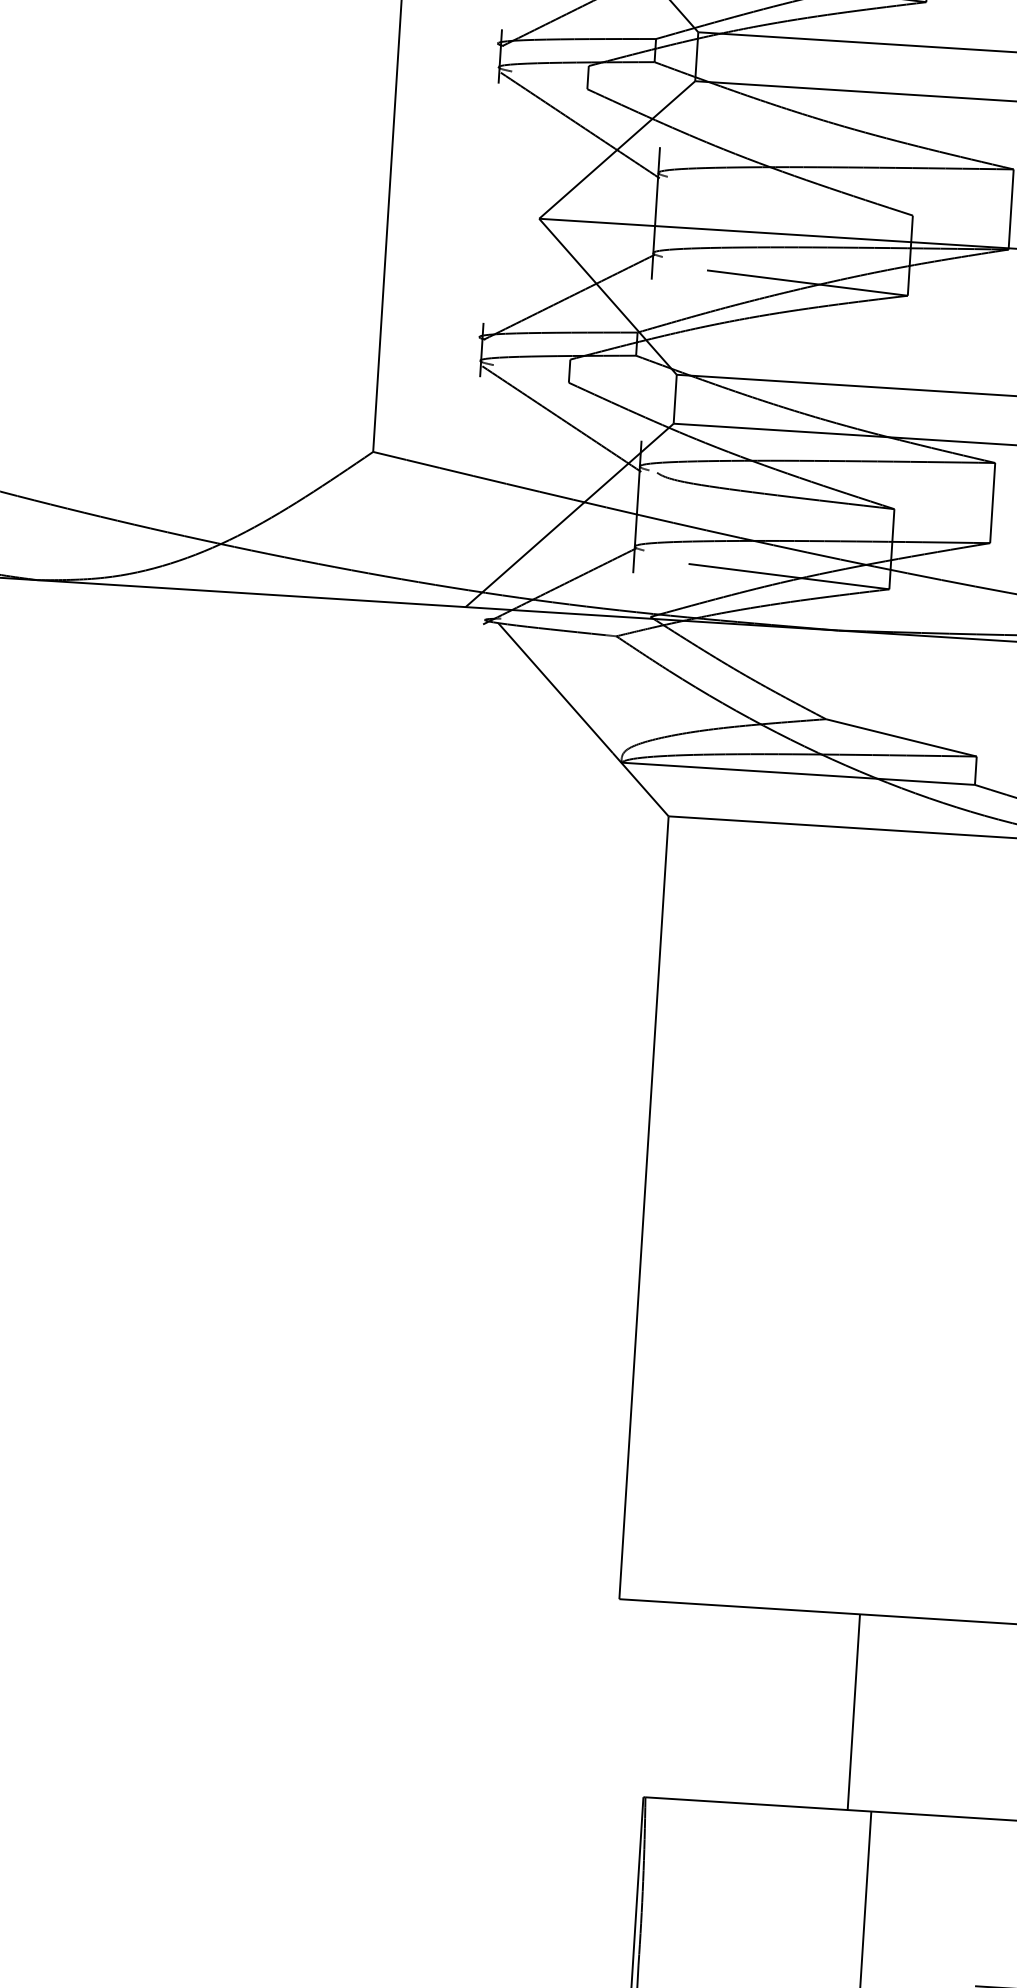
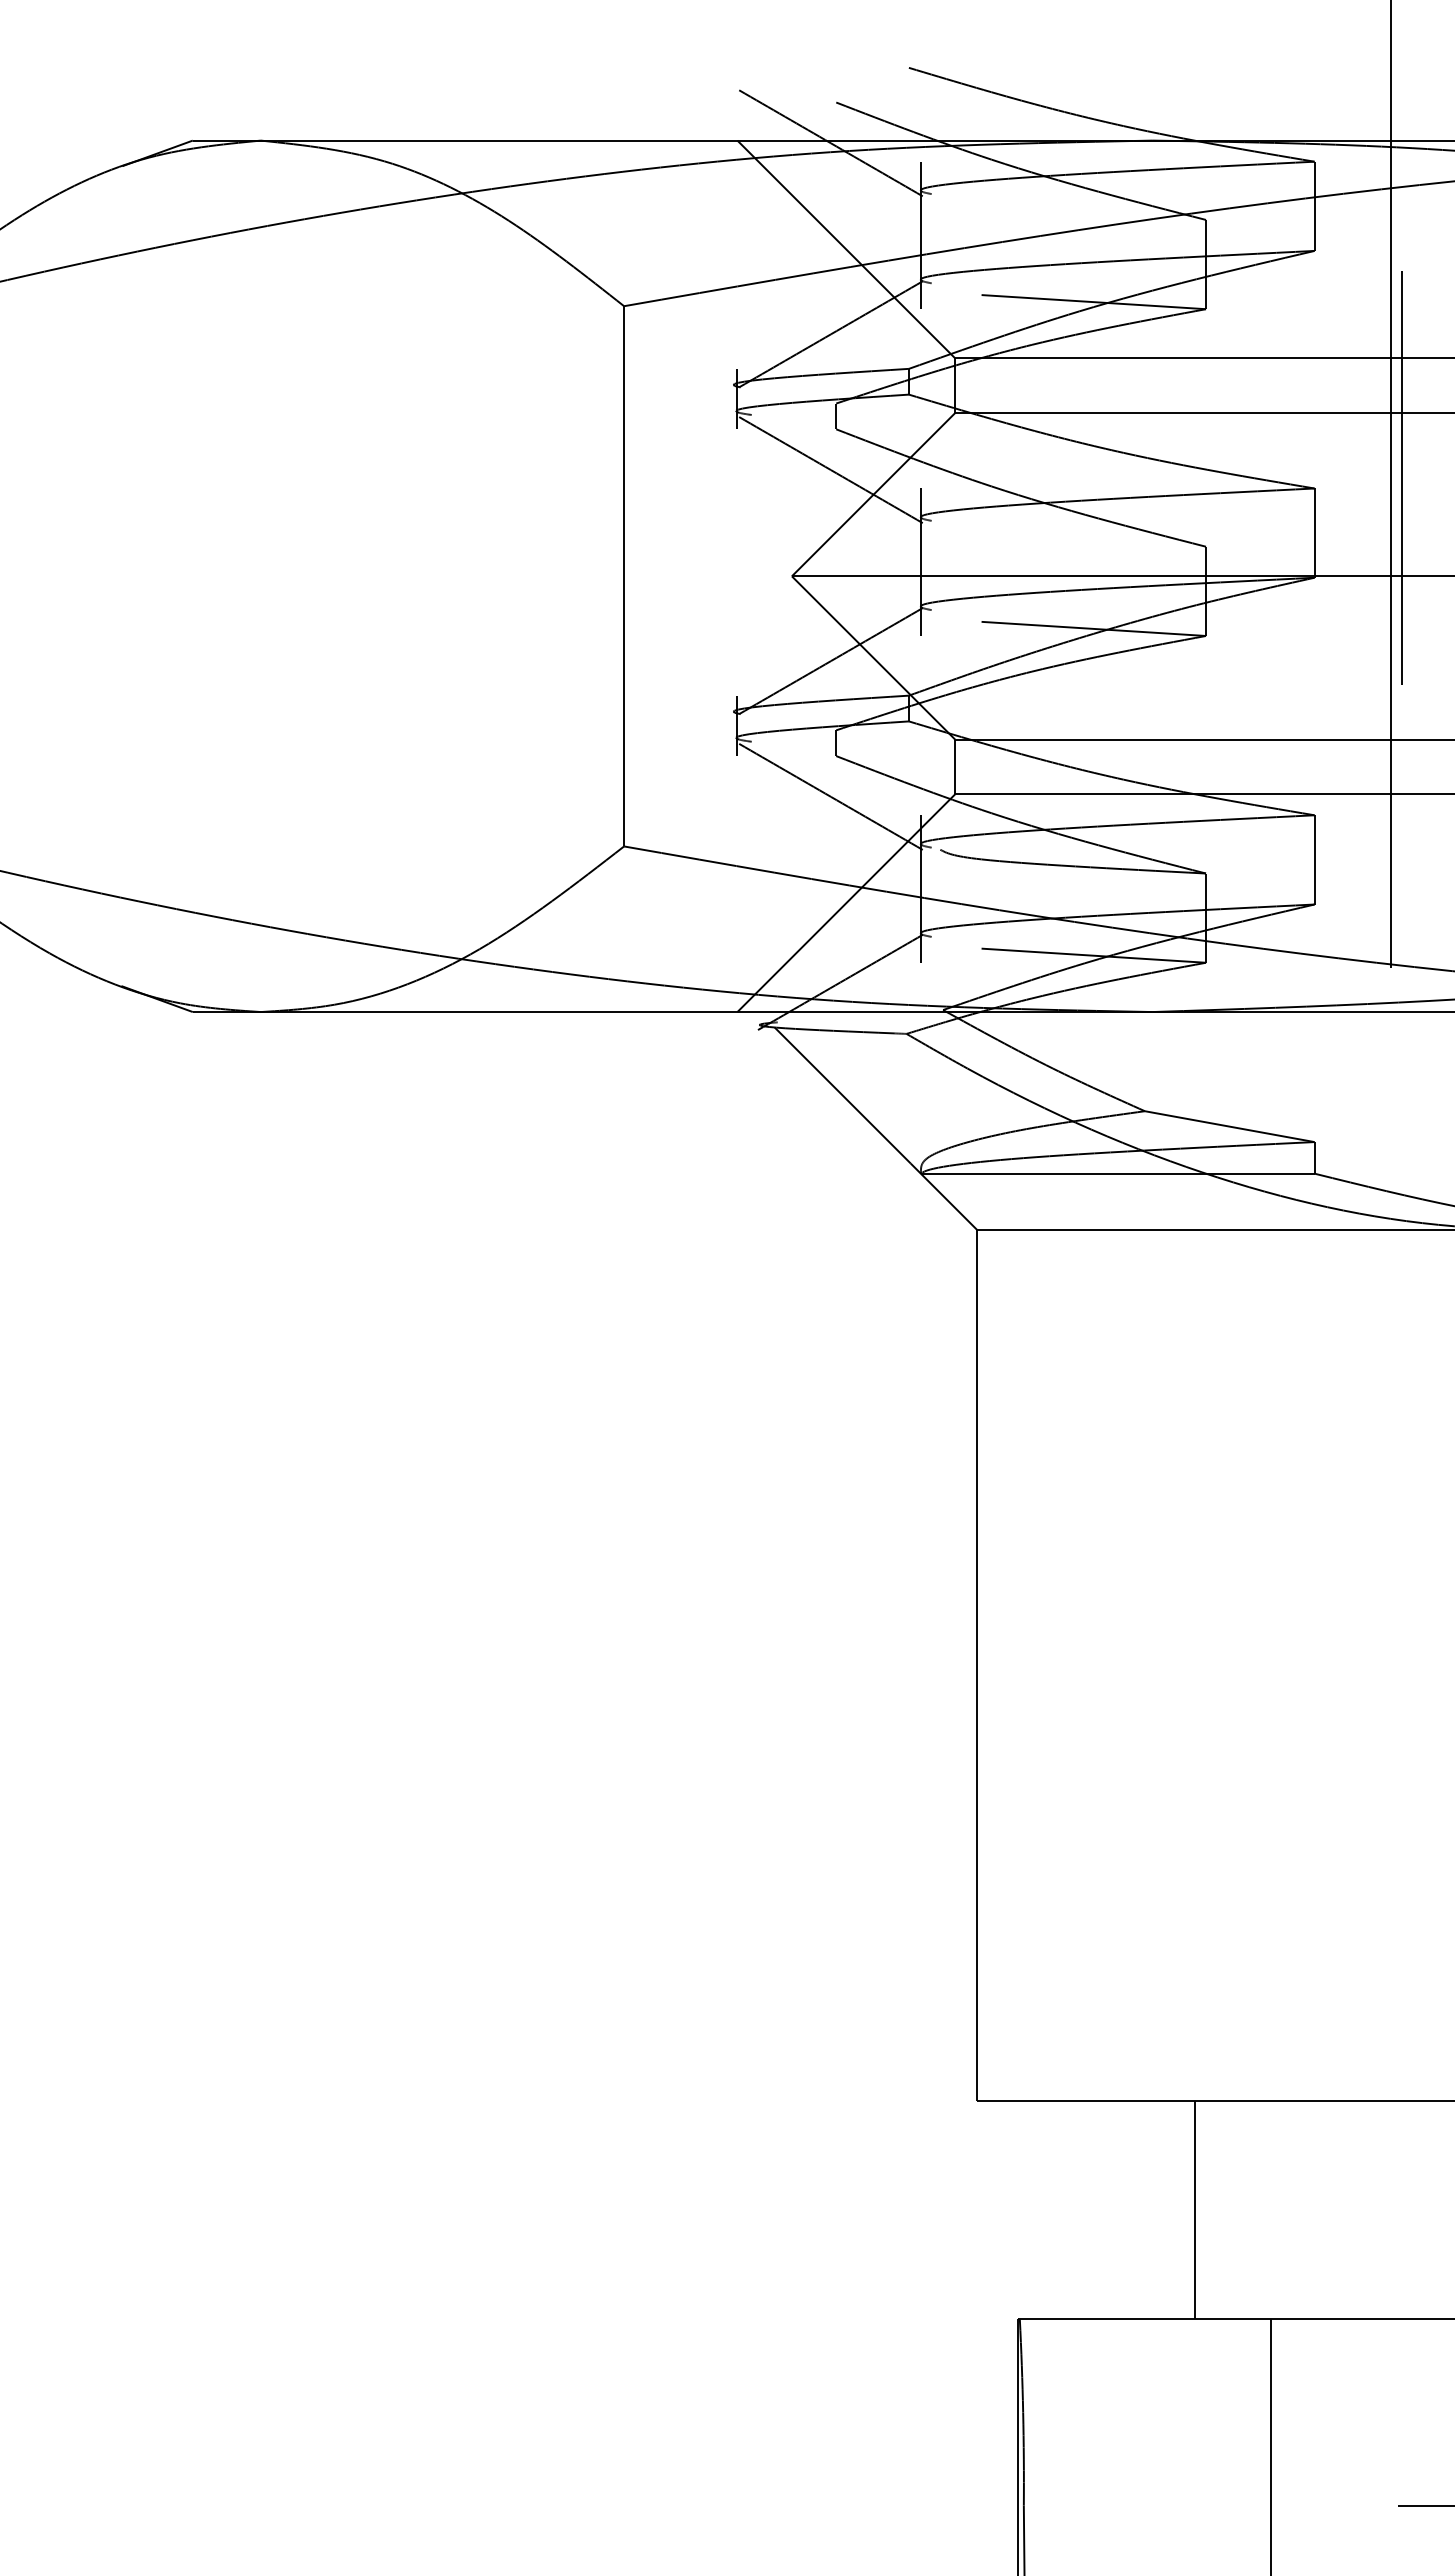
line: (853, 1712) -> (1194, 2210), moved

